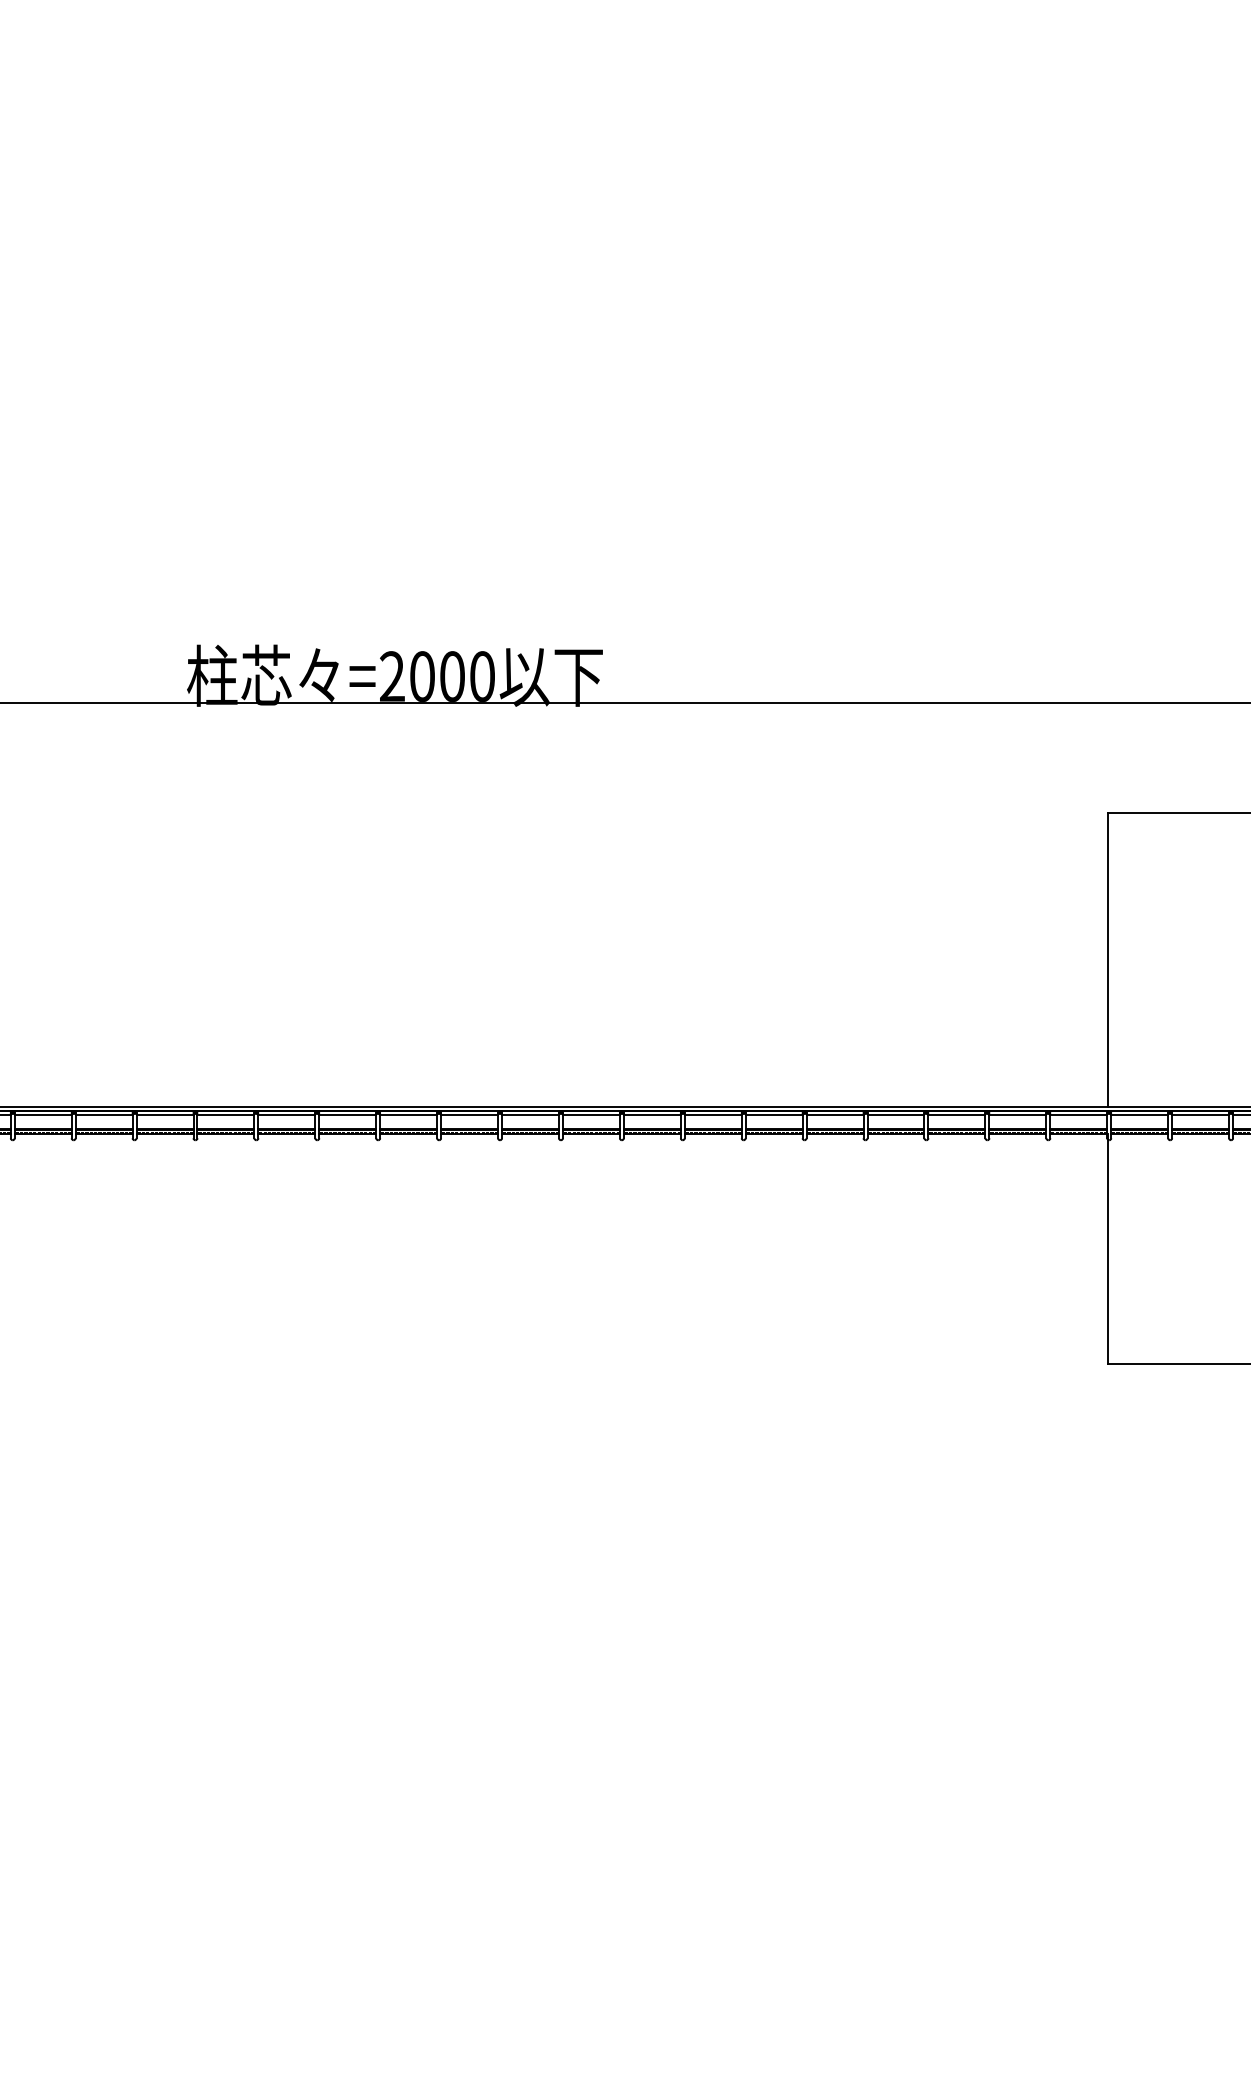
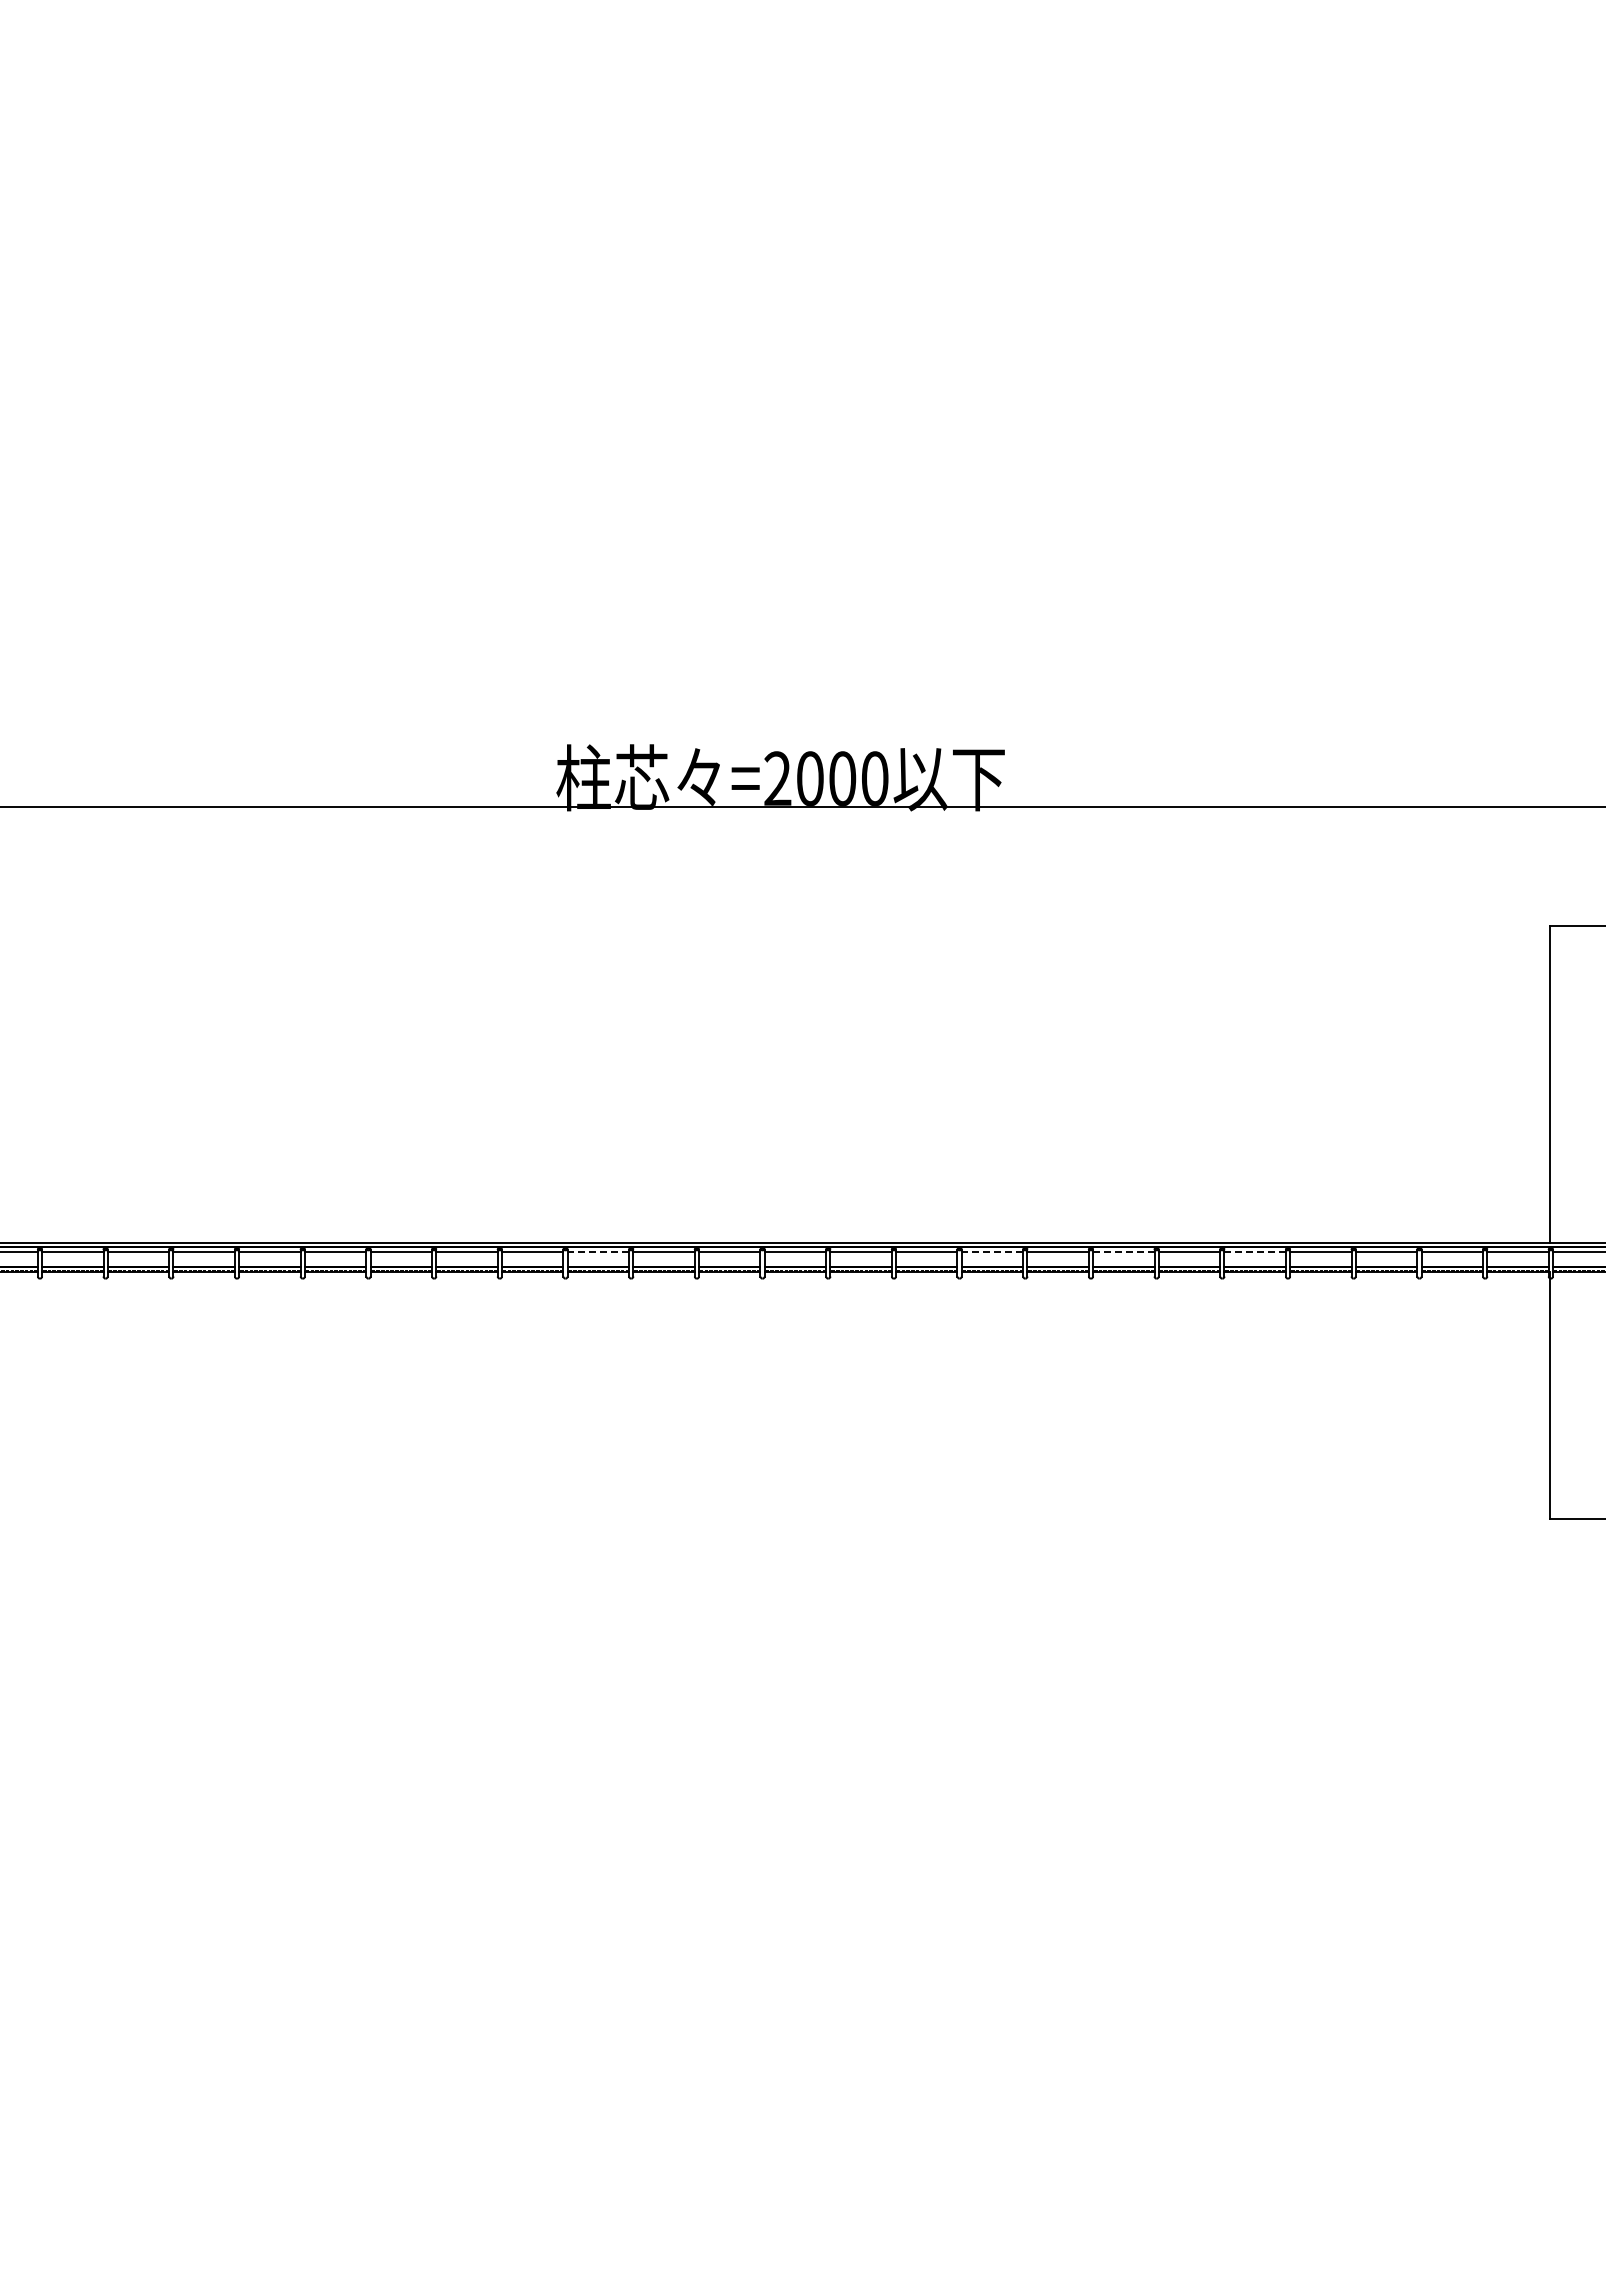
line: (226, 1115) -> (598, 1251), solid -> dashed
line: (591, 1115) -> (992, 1251), solid -> dashed
line: (712, 1115) -> (1123, 1251), solid -> dashed
line: (835, 1115) -> (1255, 1251), solid -> dashed

